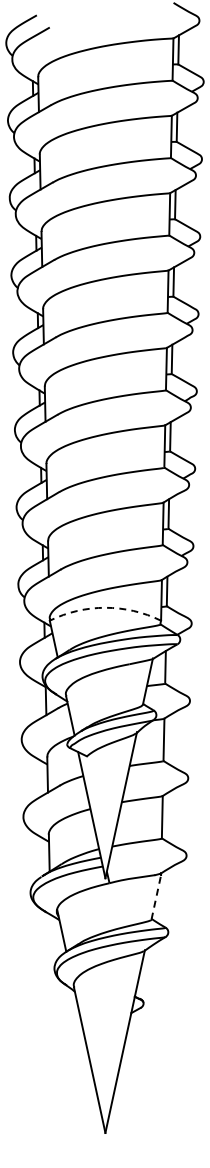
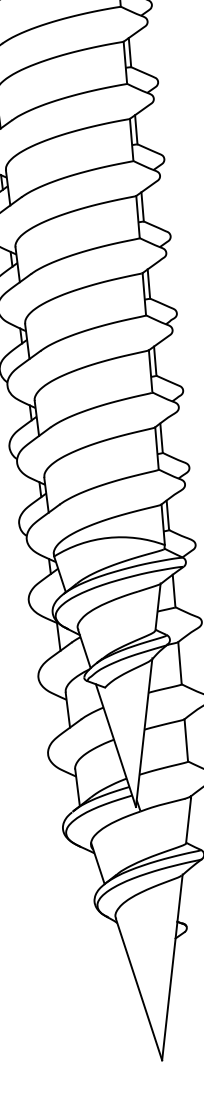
arc: (105, 607) -> (108, 537), dashed -> solid
line: (156, 897) -> (188, 820), dashed -> solid

